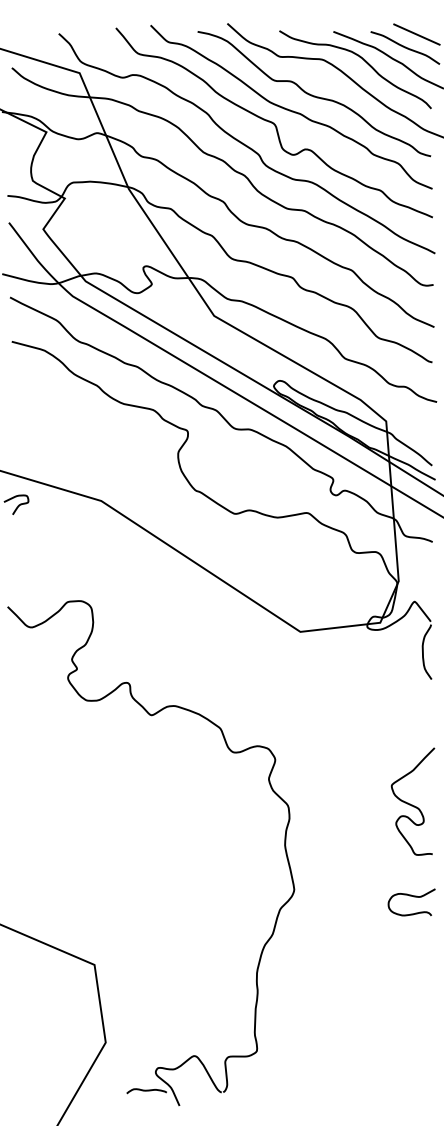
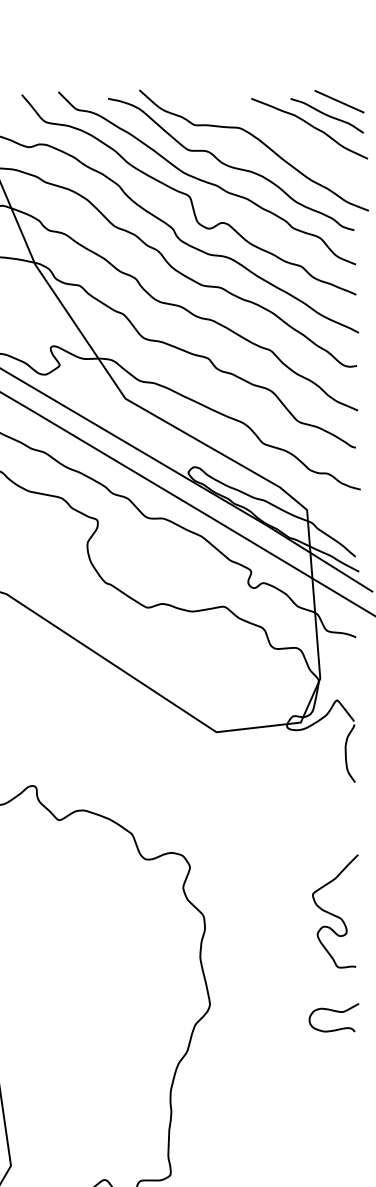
curve: (363, 60) -> (283, 129), removed

